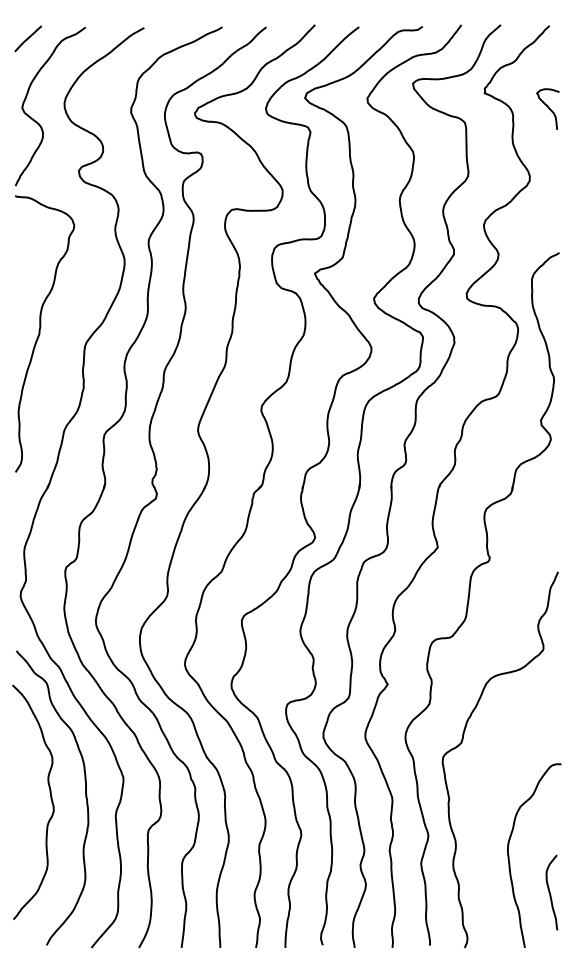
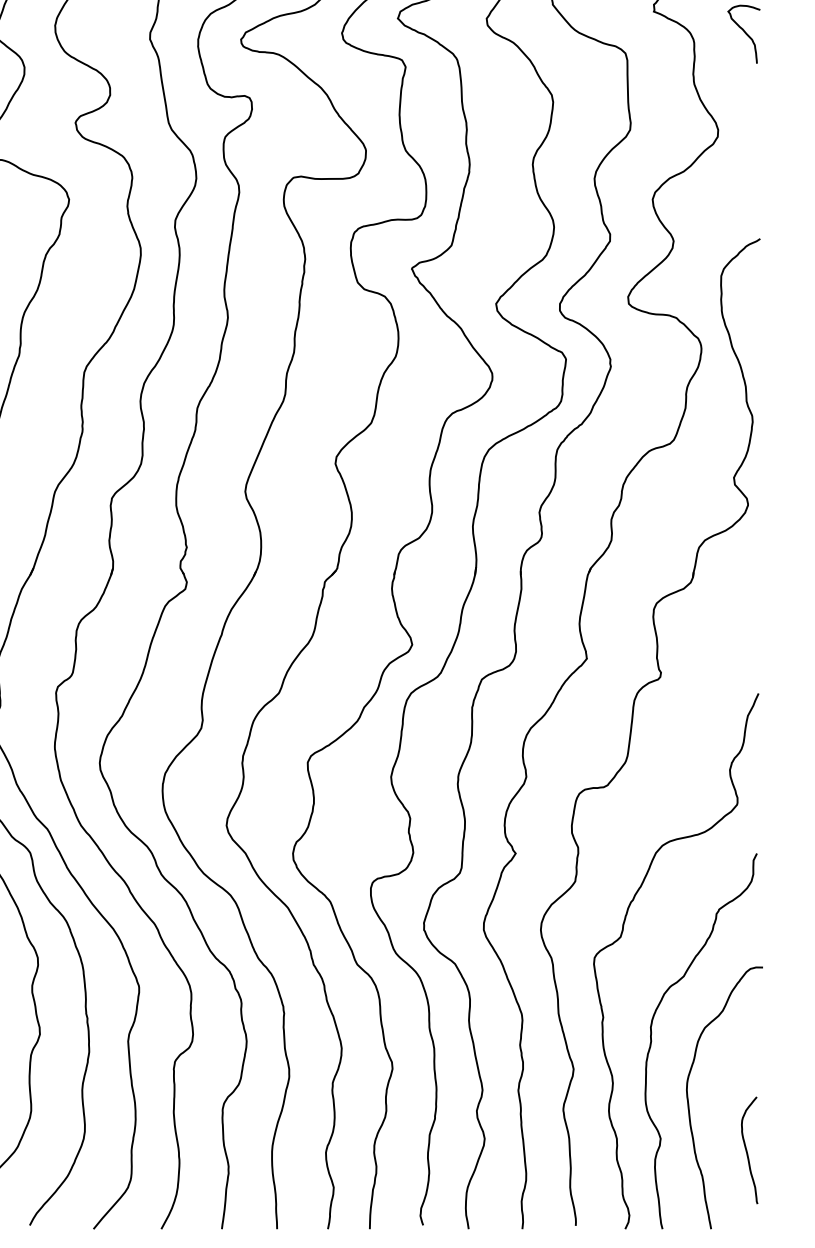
curve: (483, 815) -> (652, 1040), added

